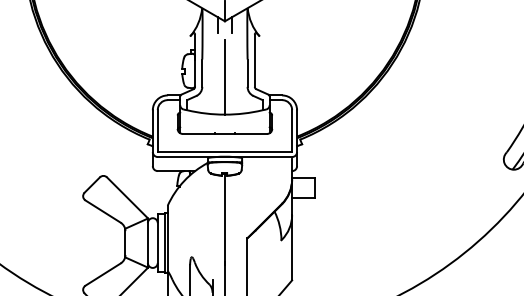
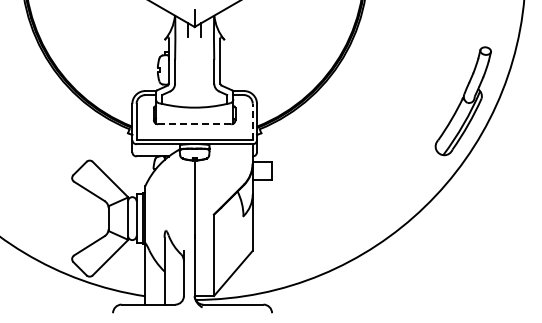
line: (224, 76) -> (194, 74), removed
line: (291, 130) -> (252, 121), solid -> dashed
line: (224, 134) -> (194, 124), solid -> dashed

